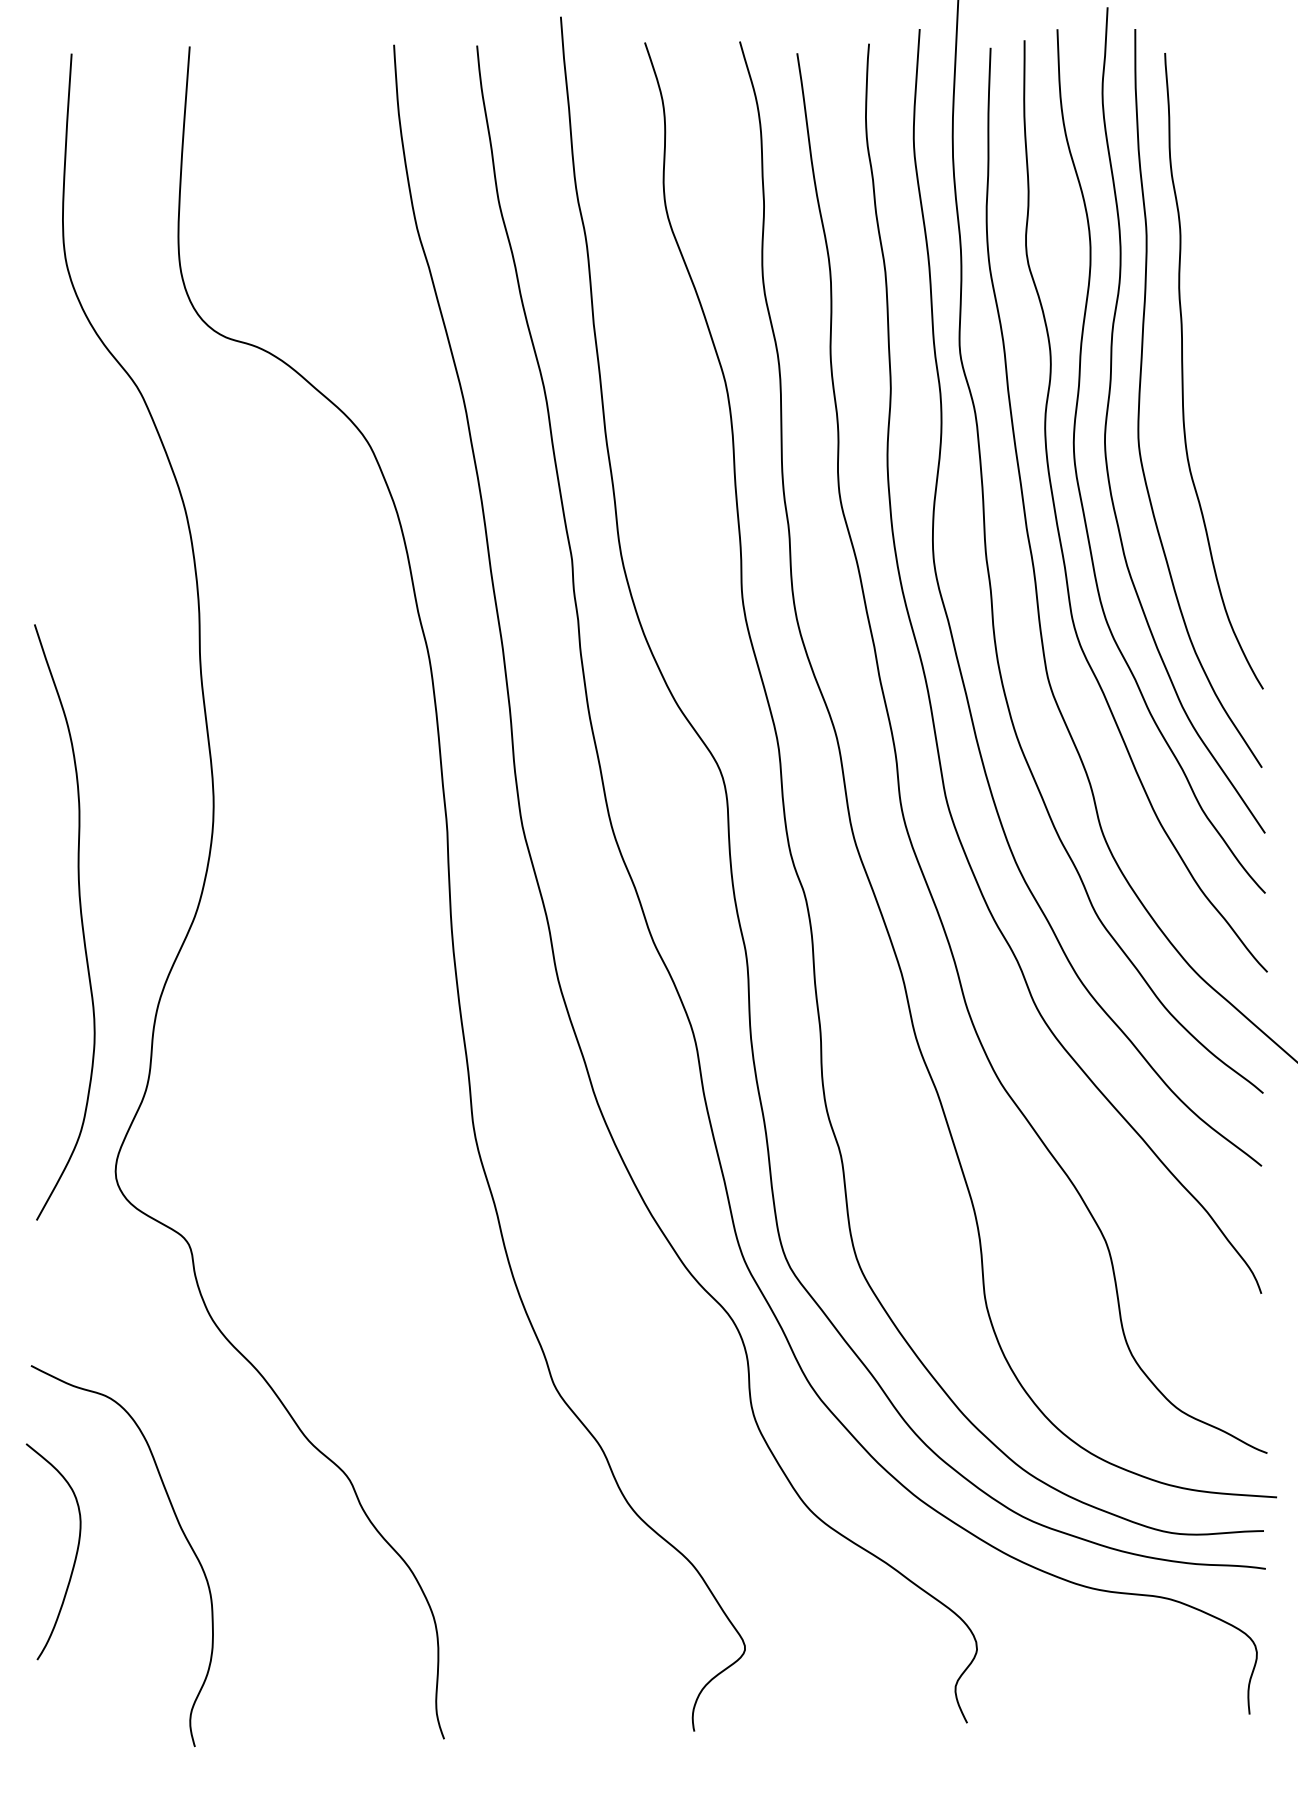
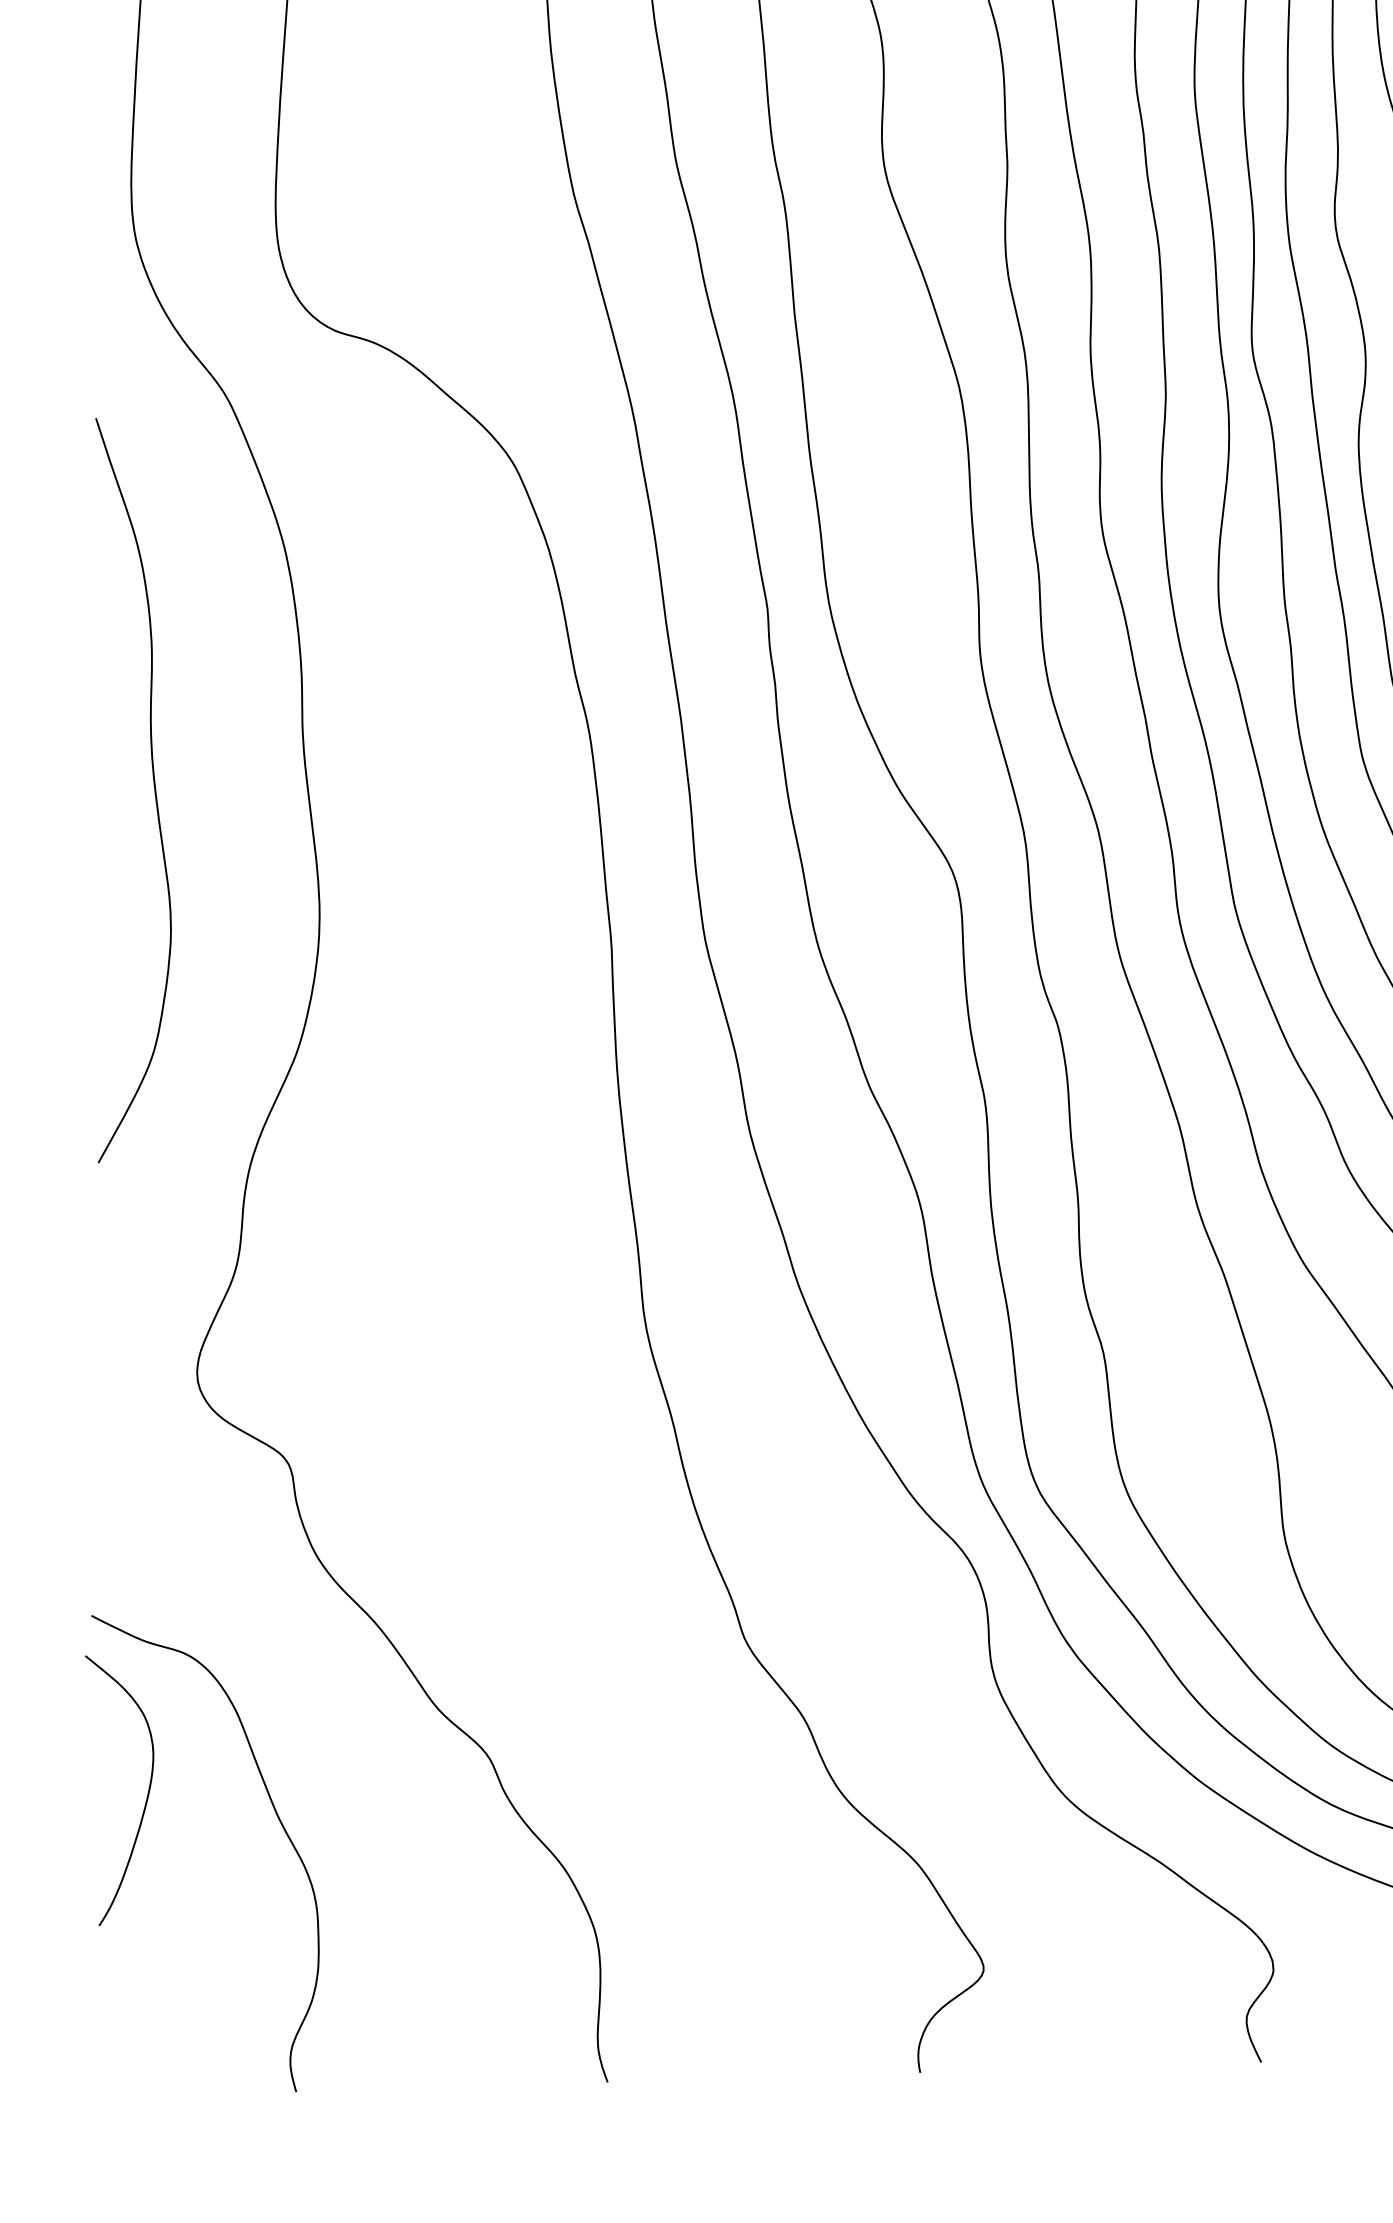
curve: (80, 918) -> (153, 785), moved
curve: (74, 1558) -> (145, 1799), moved

